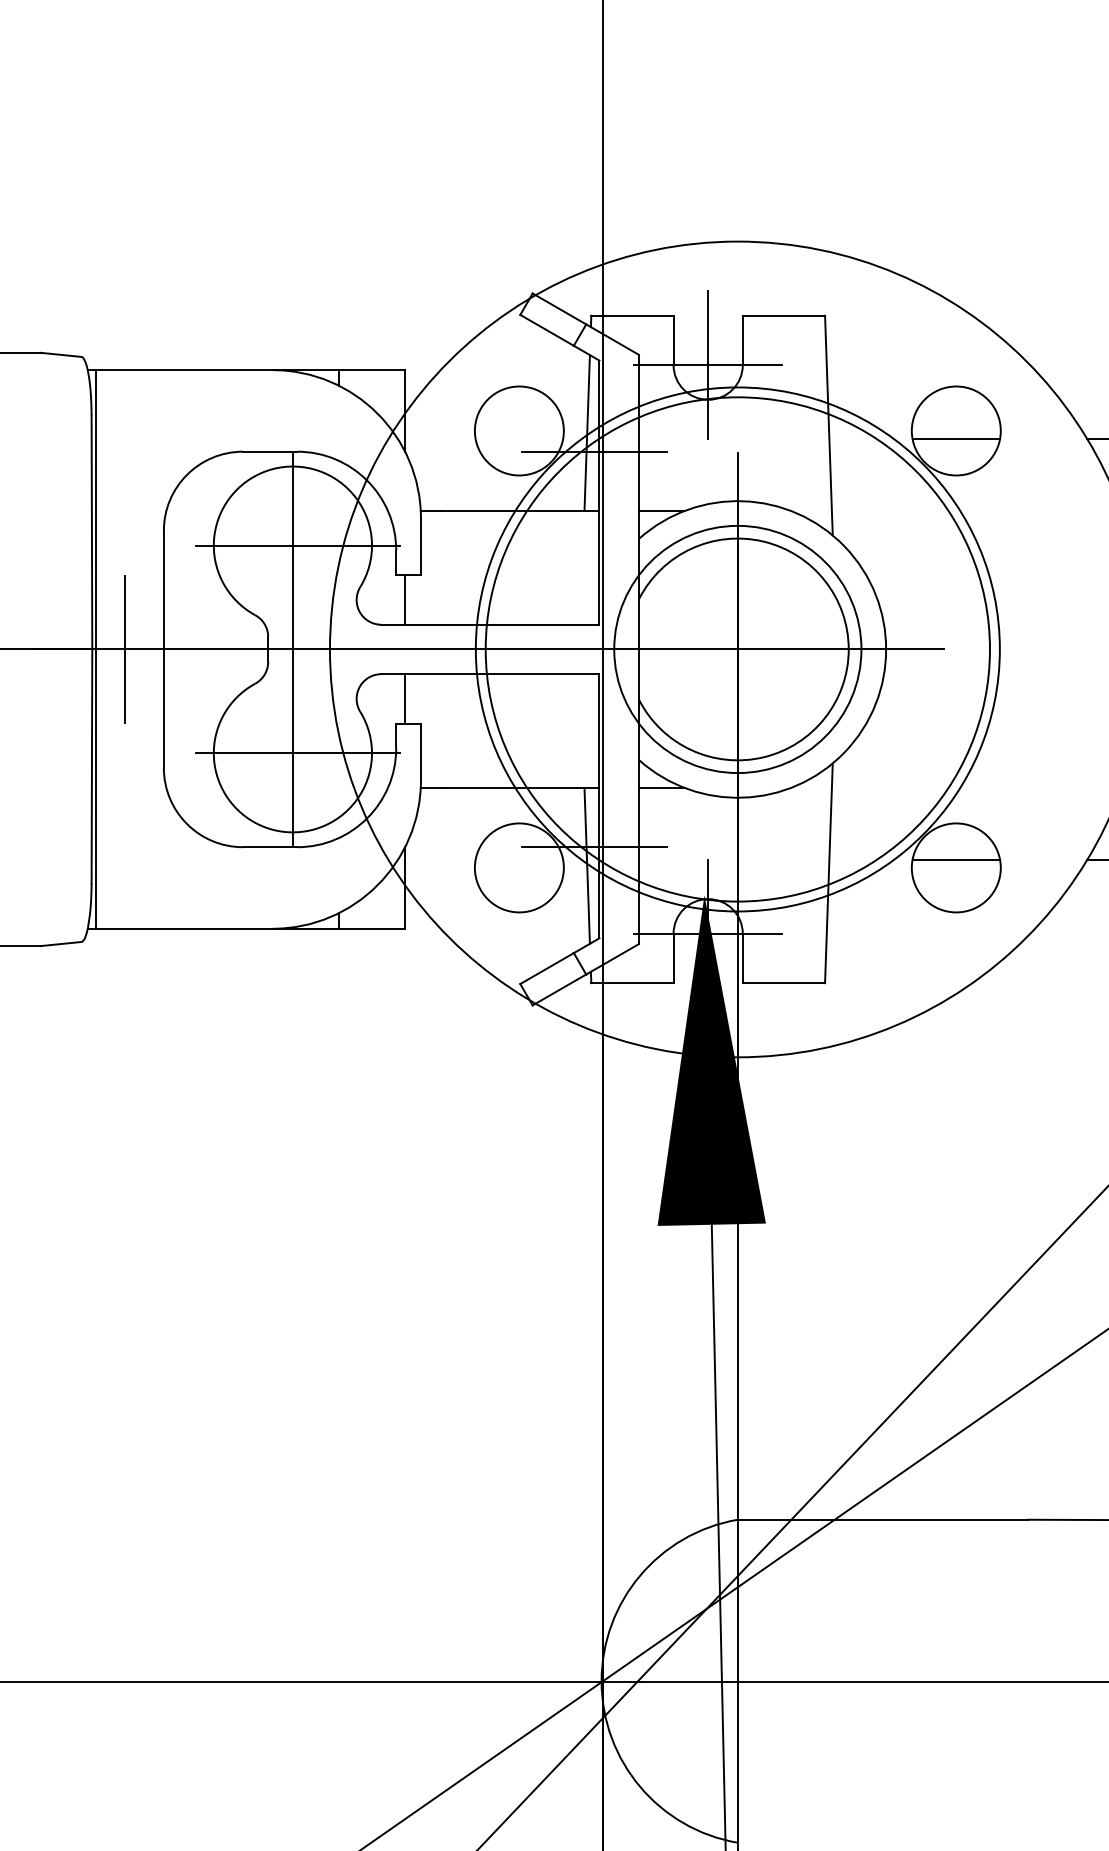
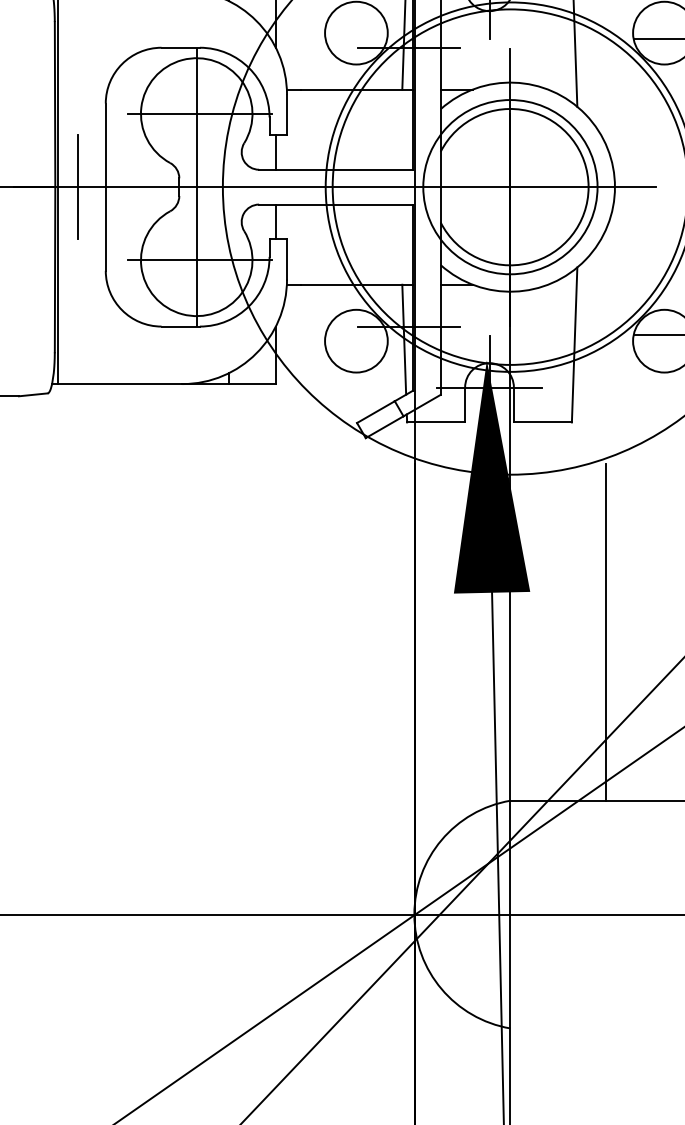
line: (872, 1280) -> (605, 632), added

